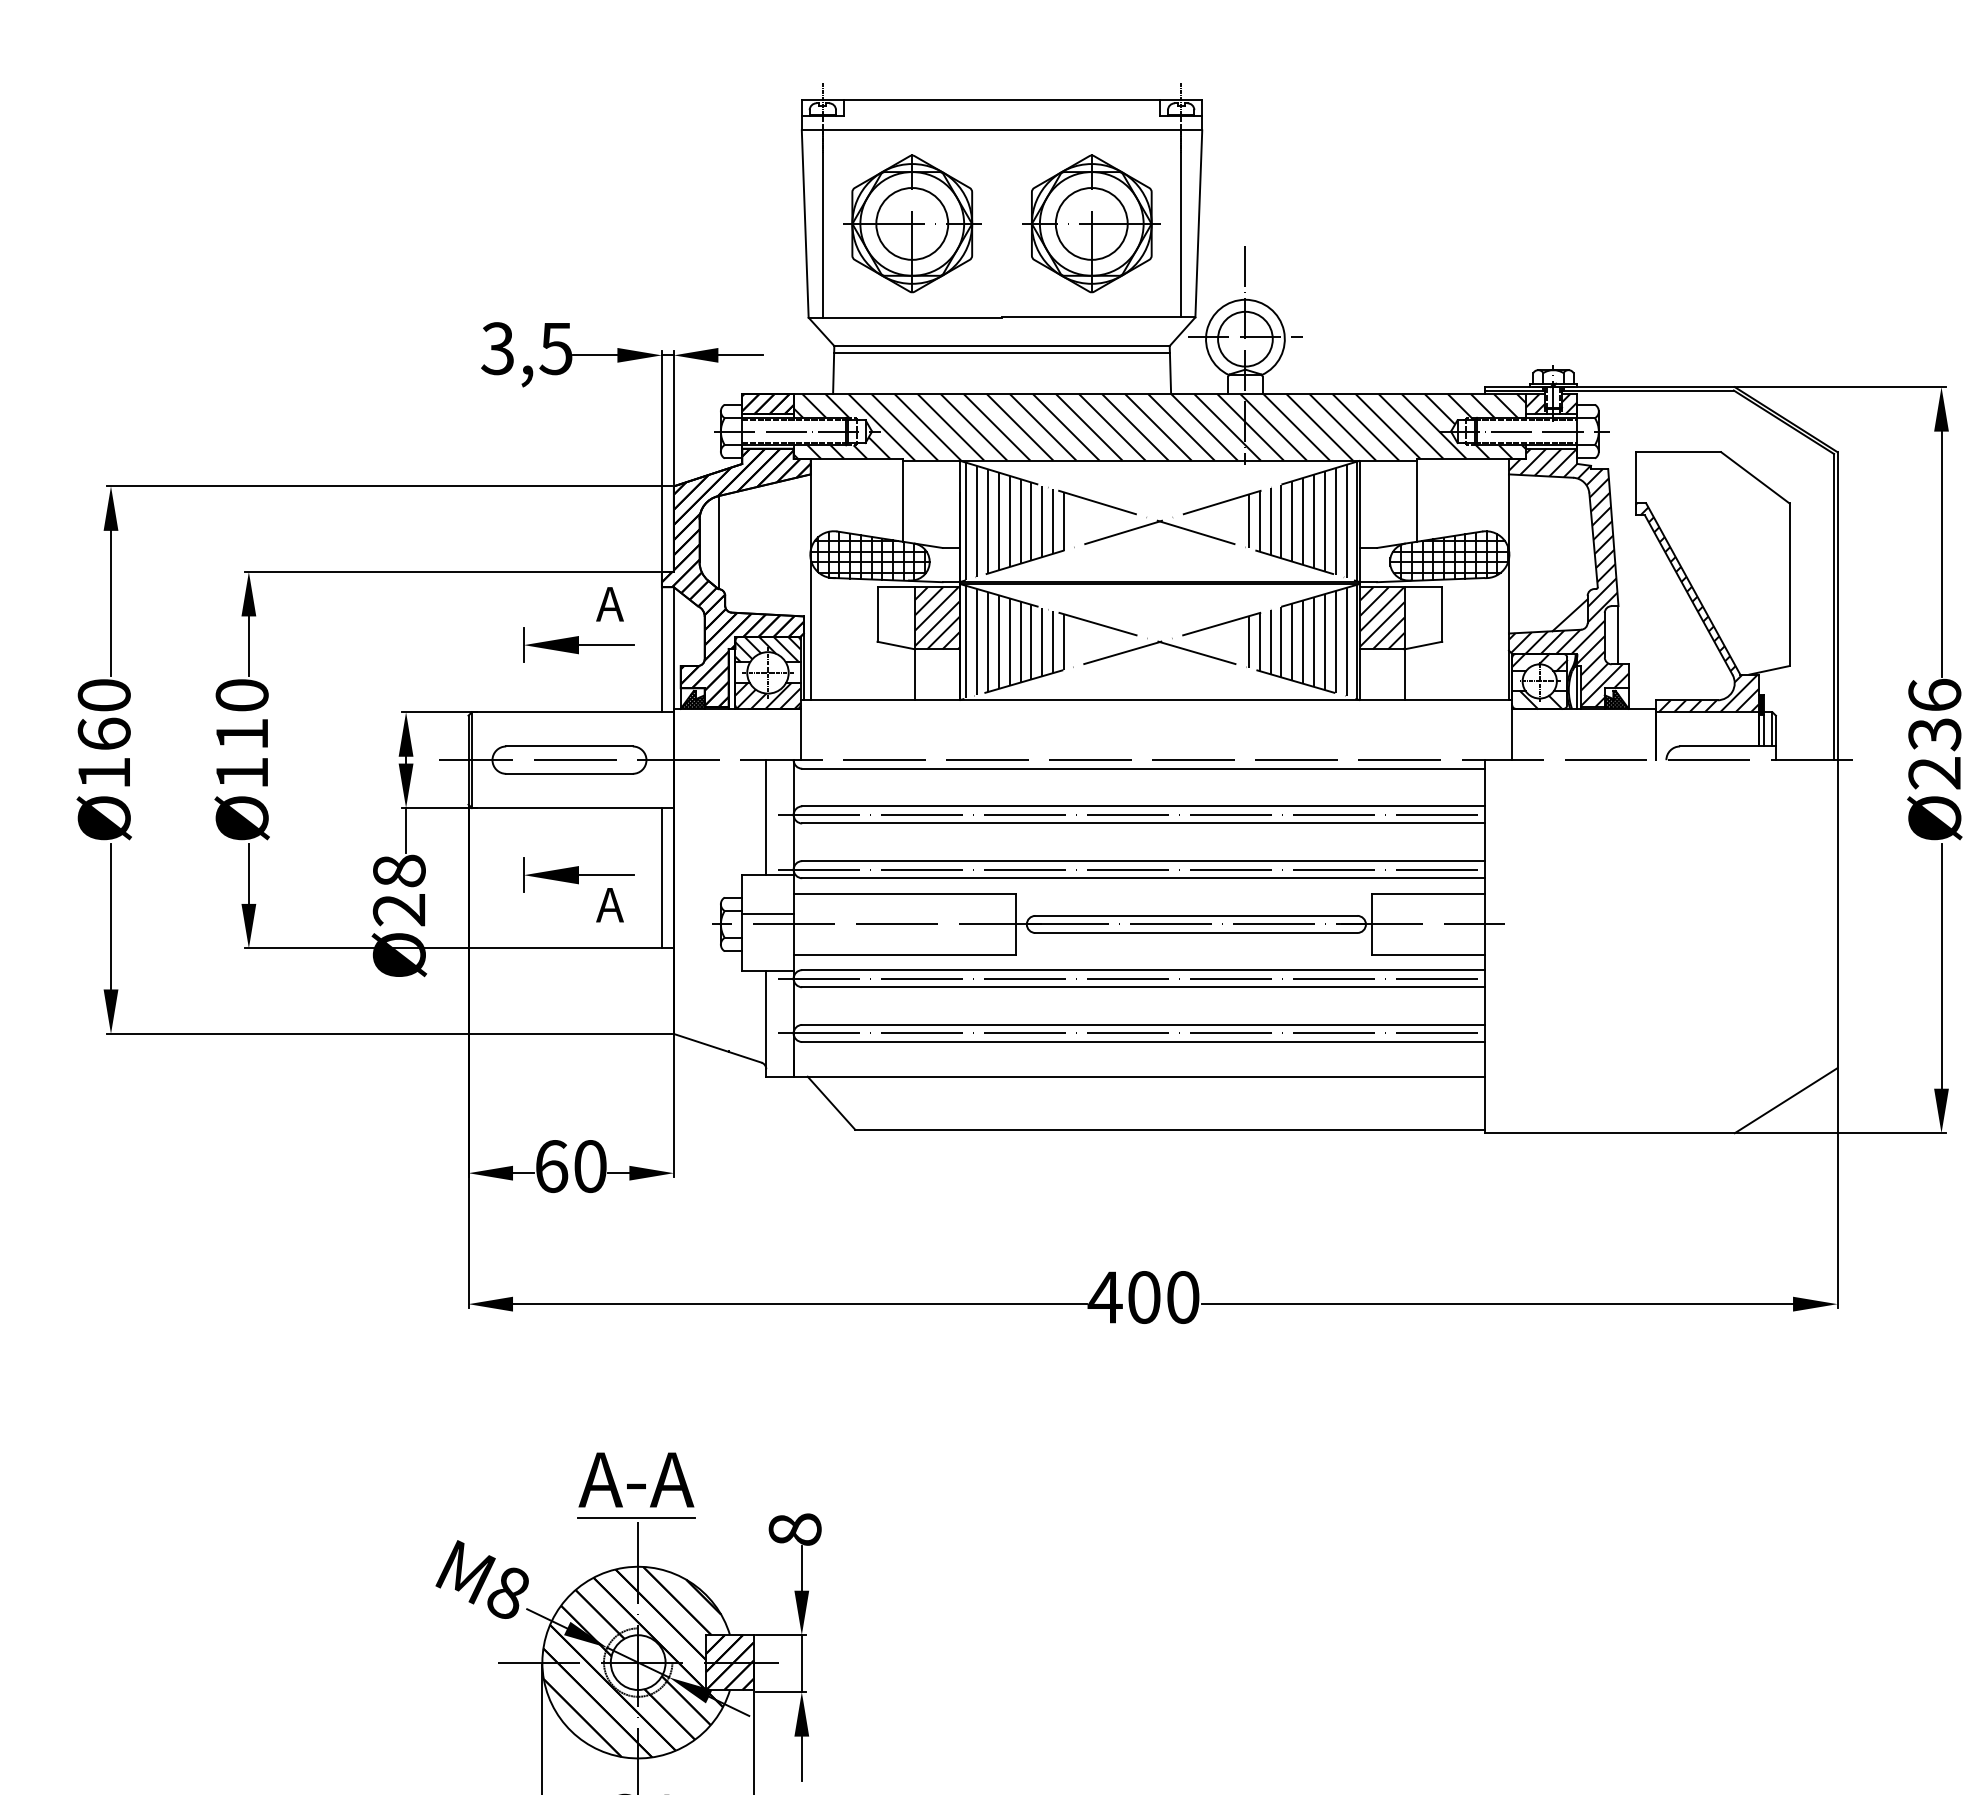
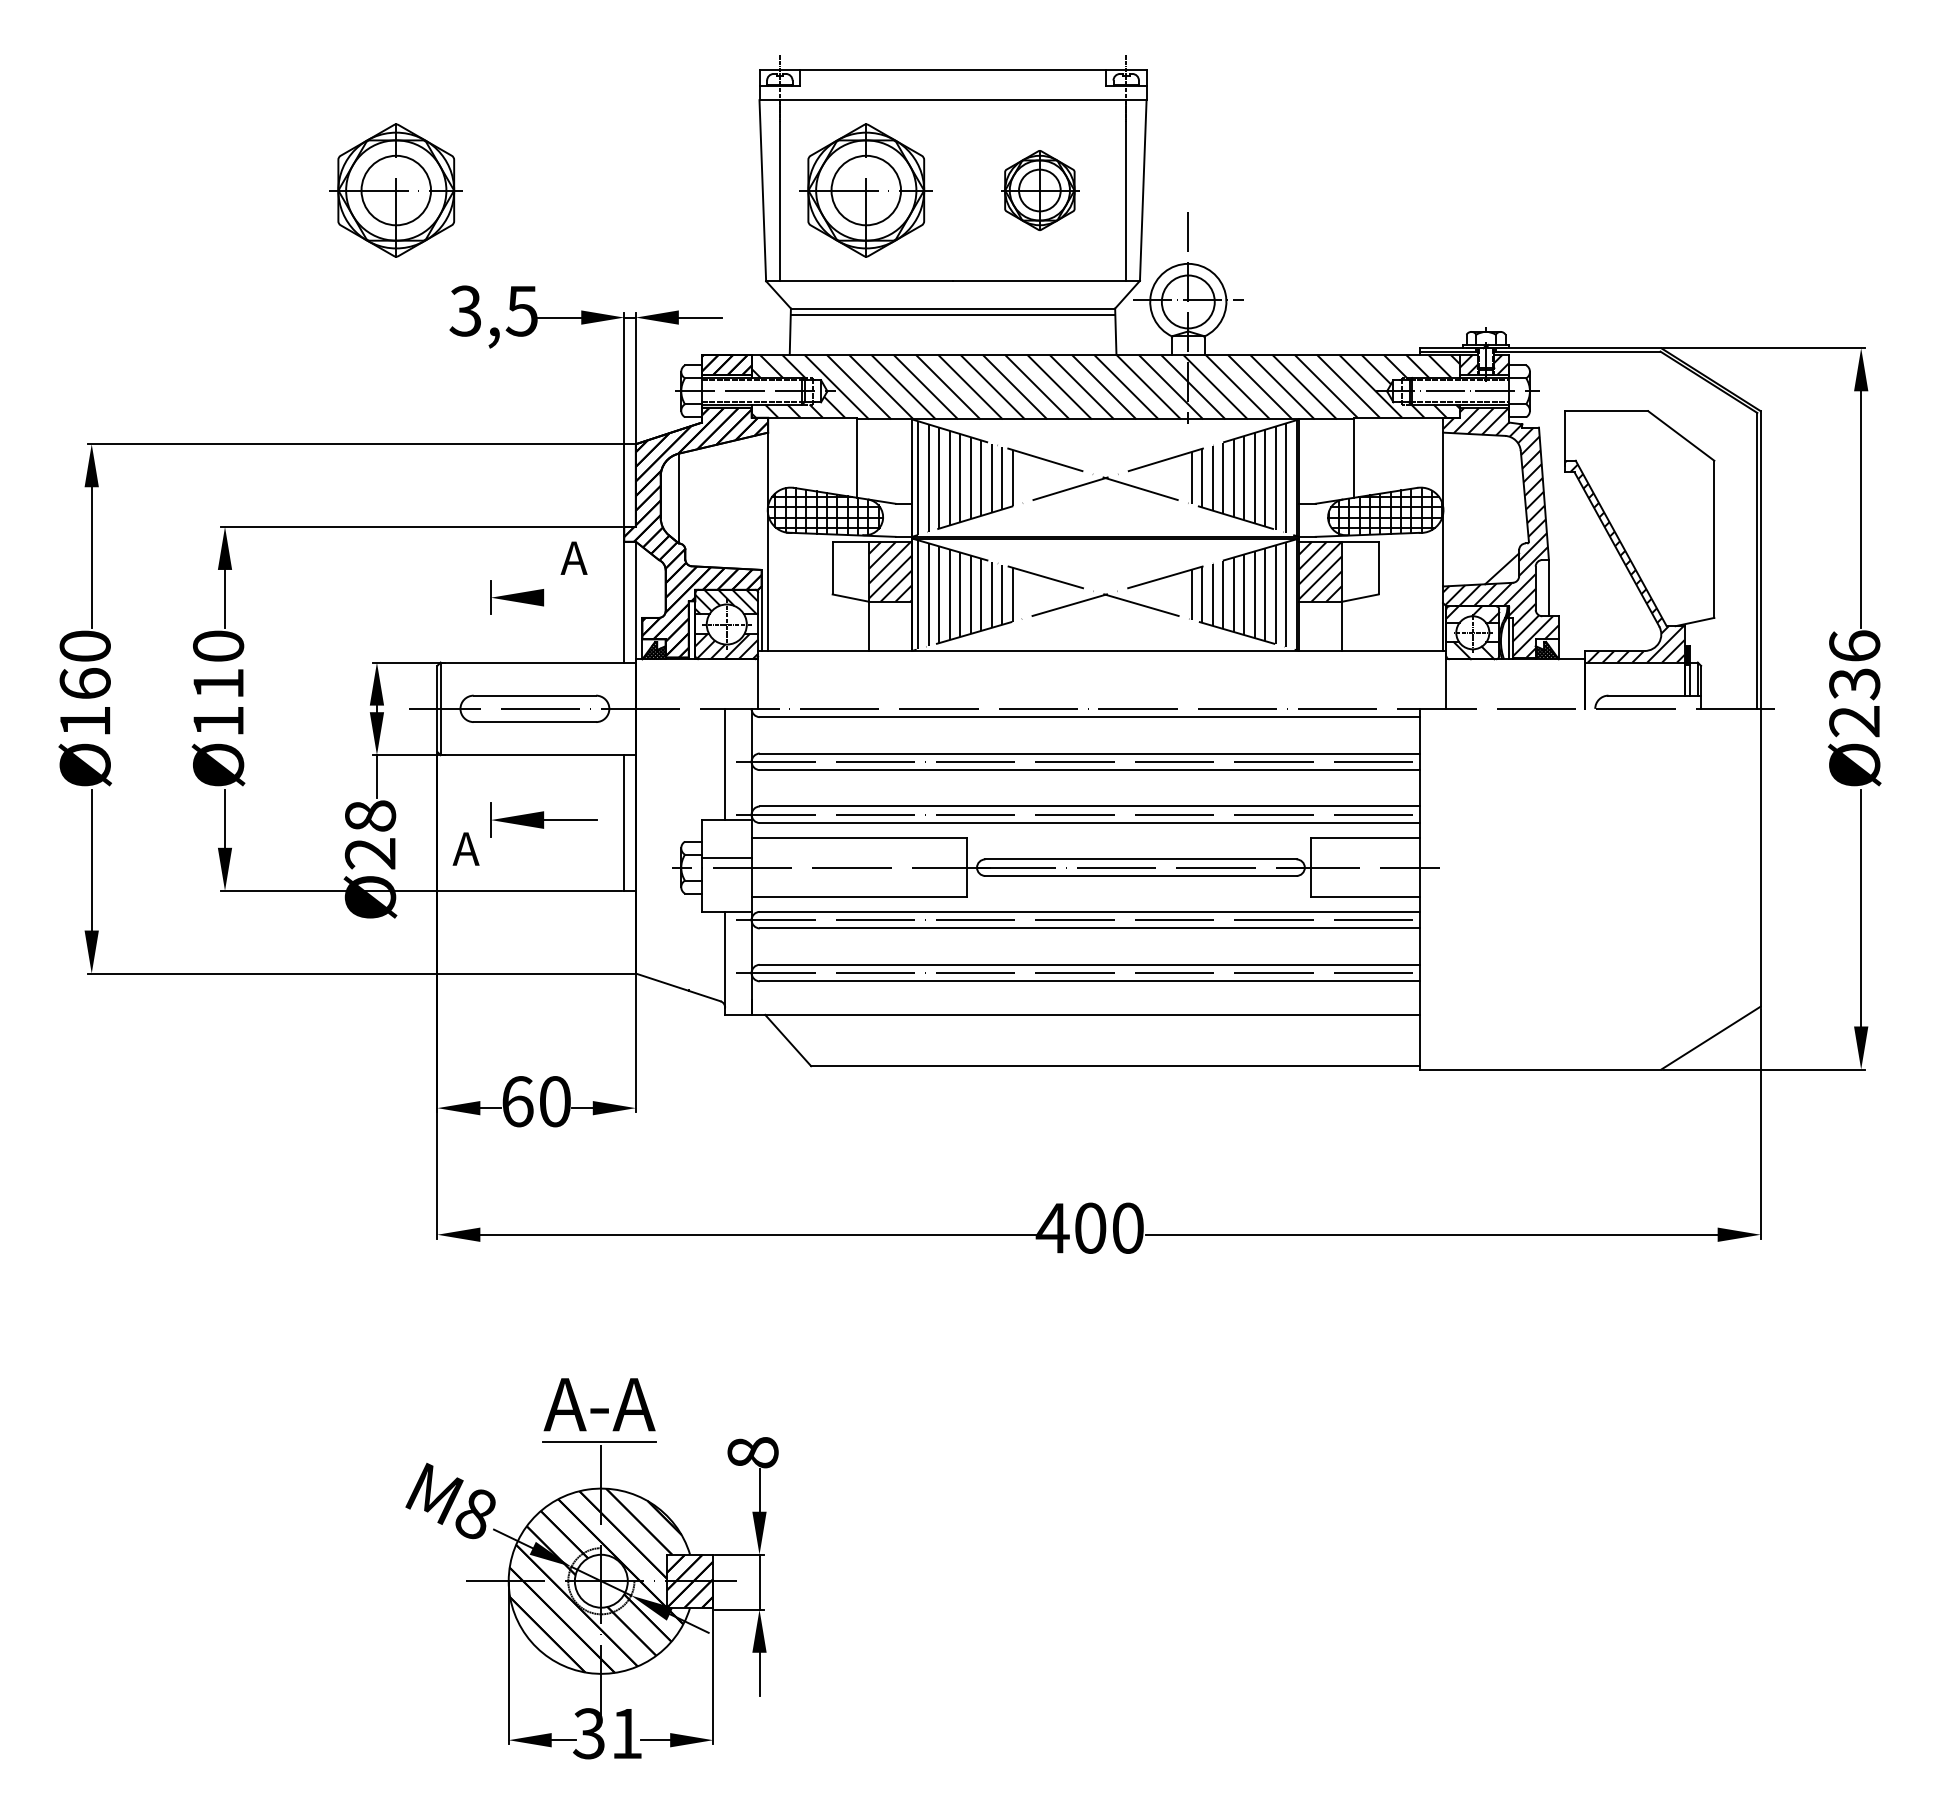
part: (425, 223) -> (395, 190), added
part: (1091, 223) -> (1039, 190), size x0.6
line: (606, 644) -> (570, 597), removed
text: (609, 904) -> (465, 848), moved

